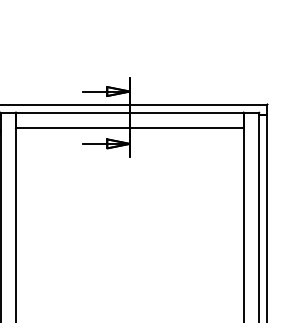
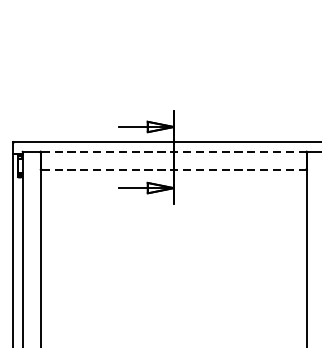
line: (129, 112) -> (173, 151), solid -> dashed
line: (129, 128) -> (173, 170), solid -> dashed

